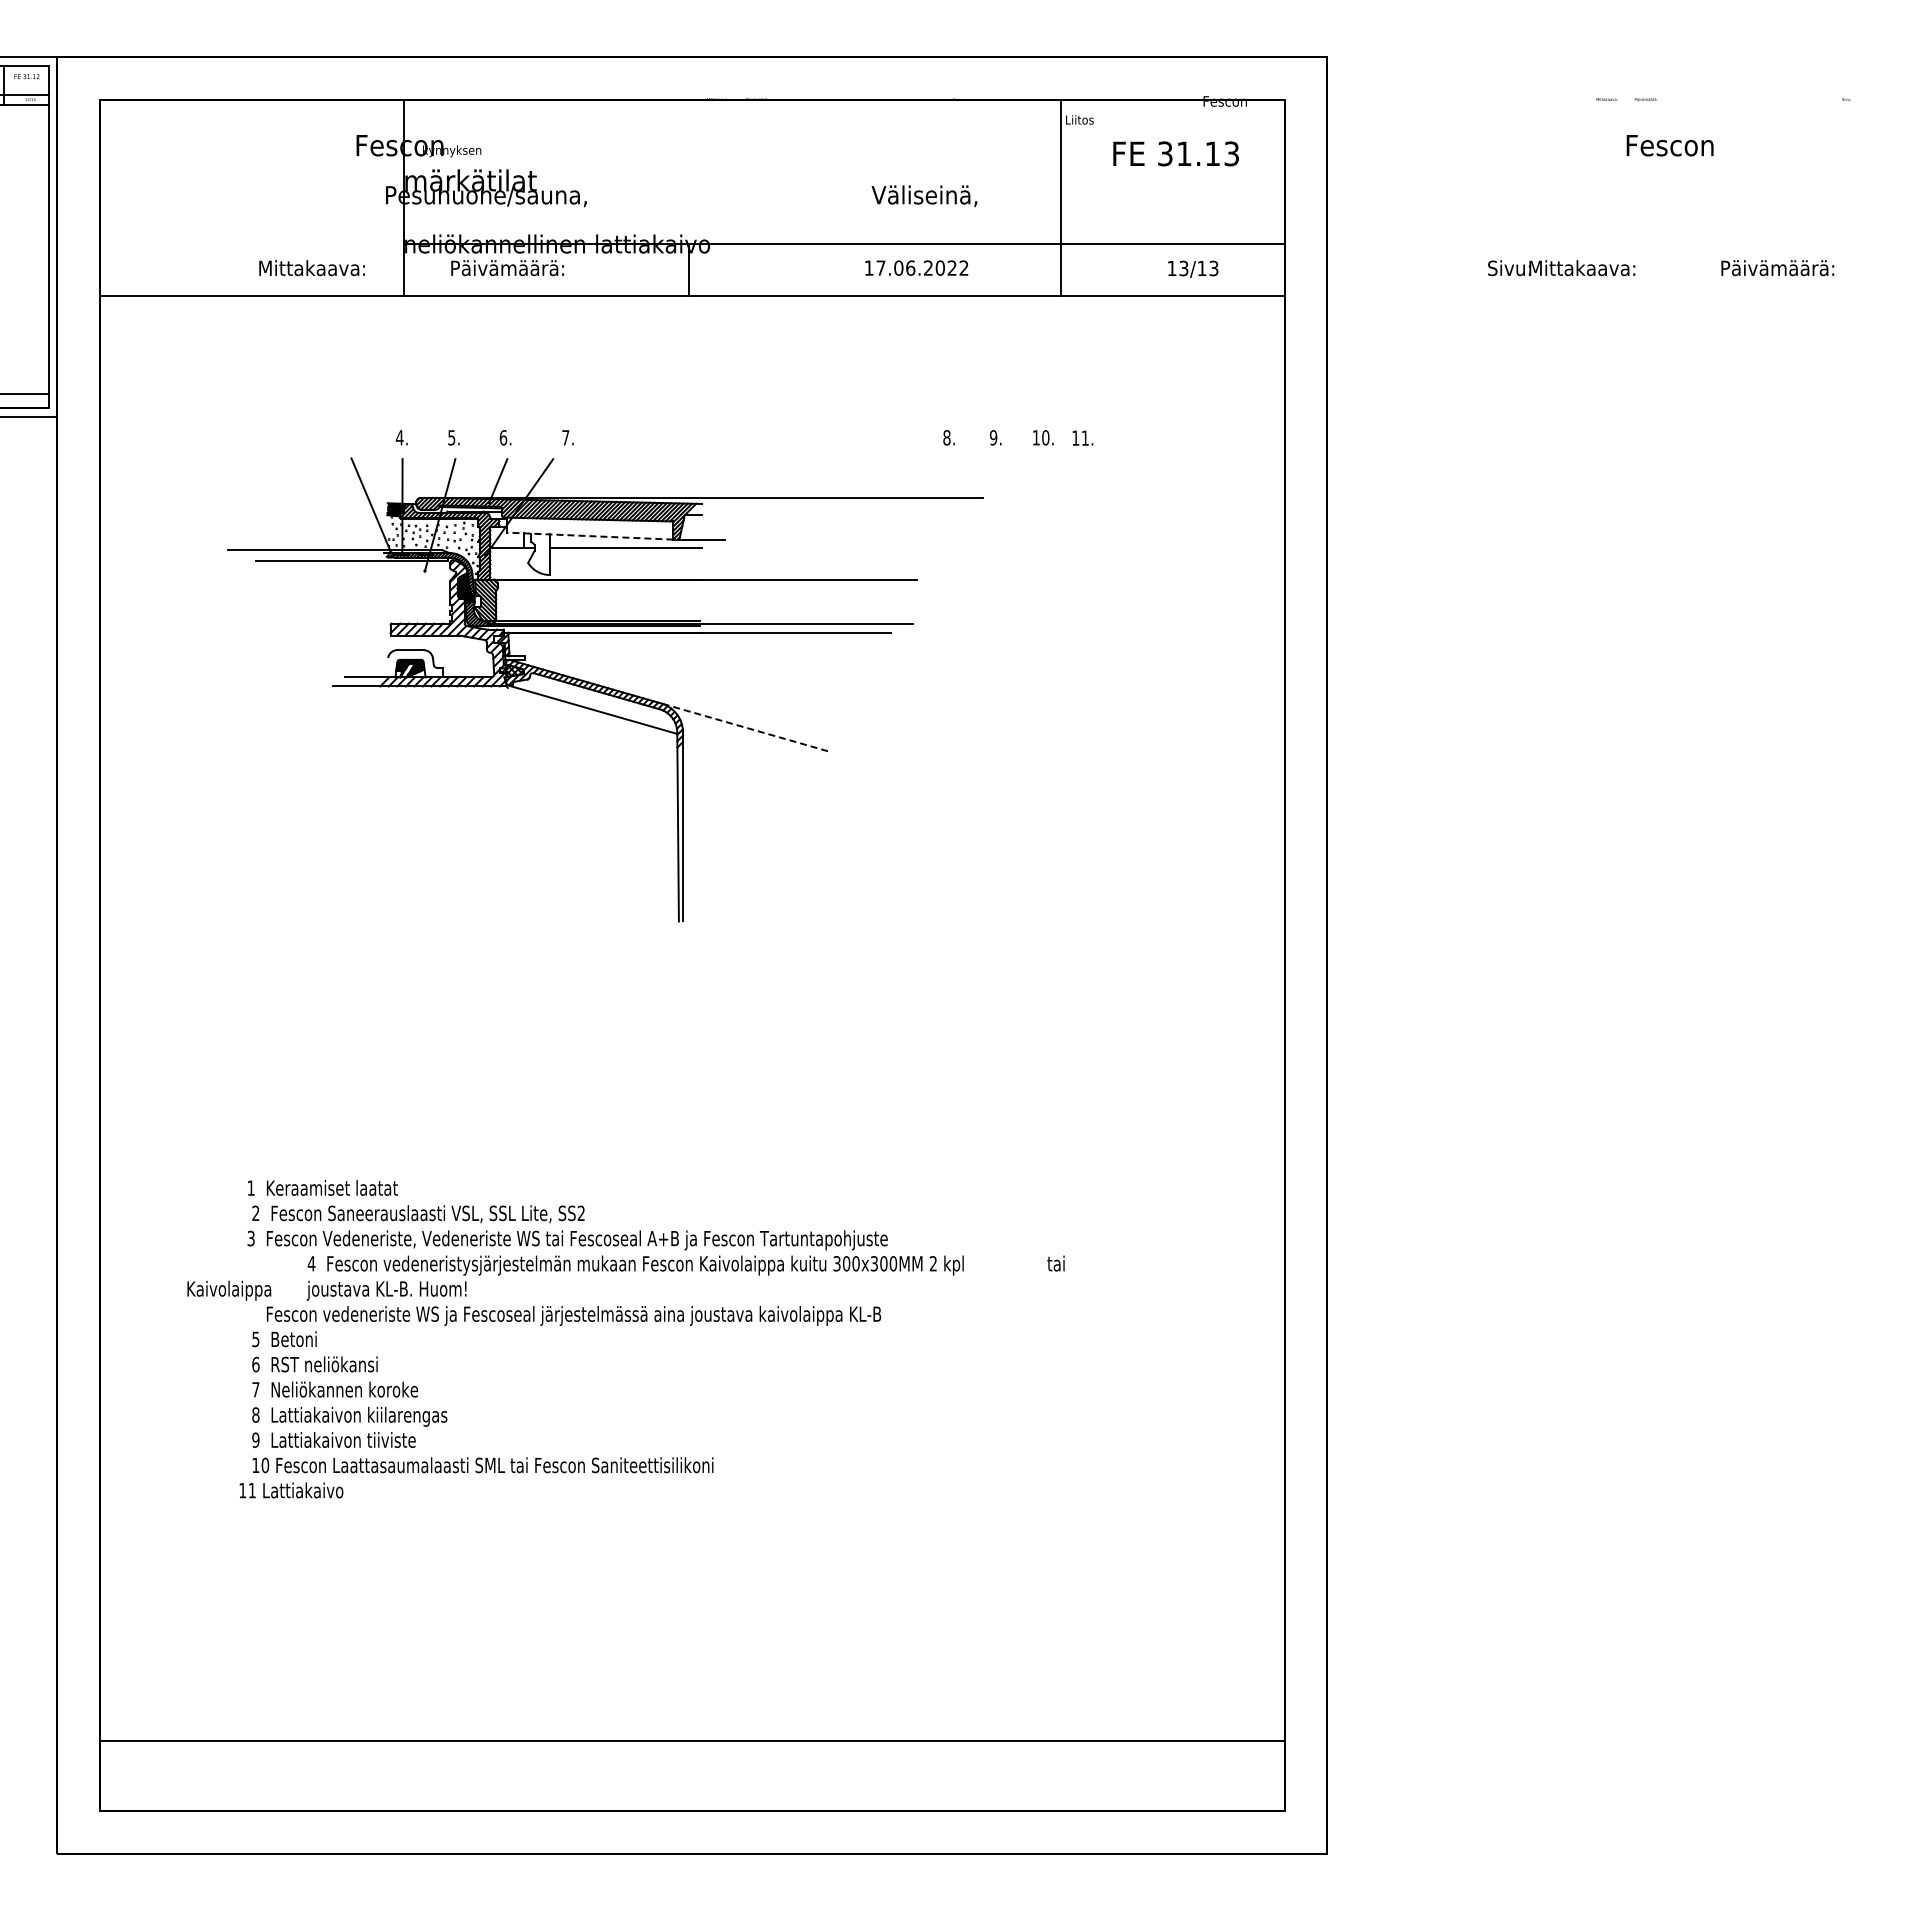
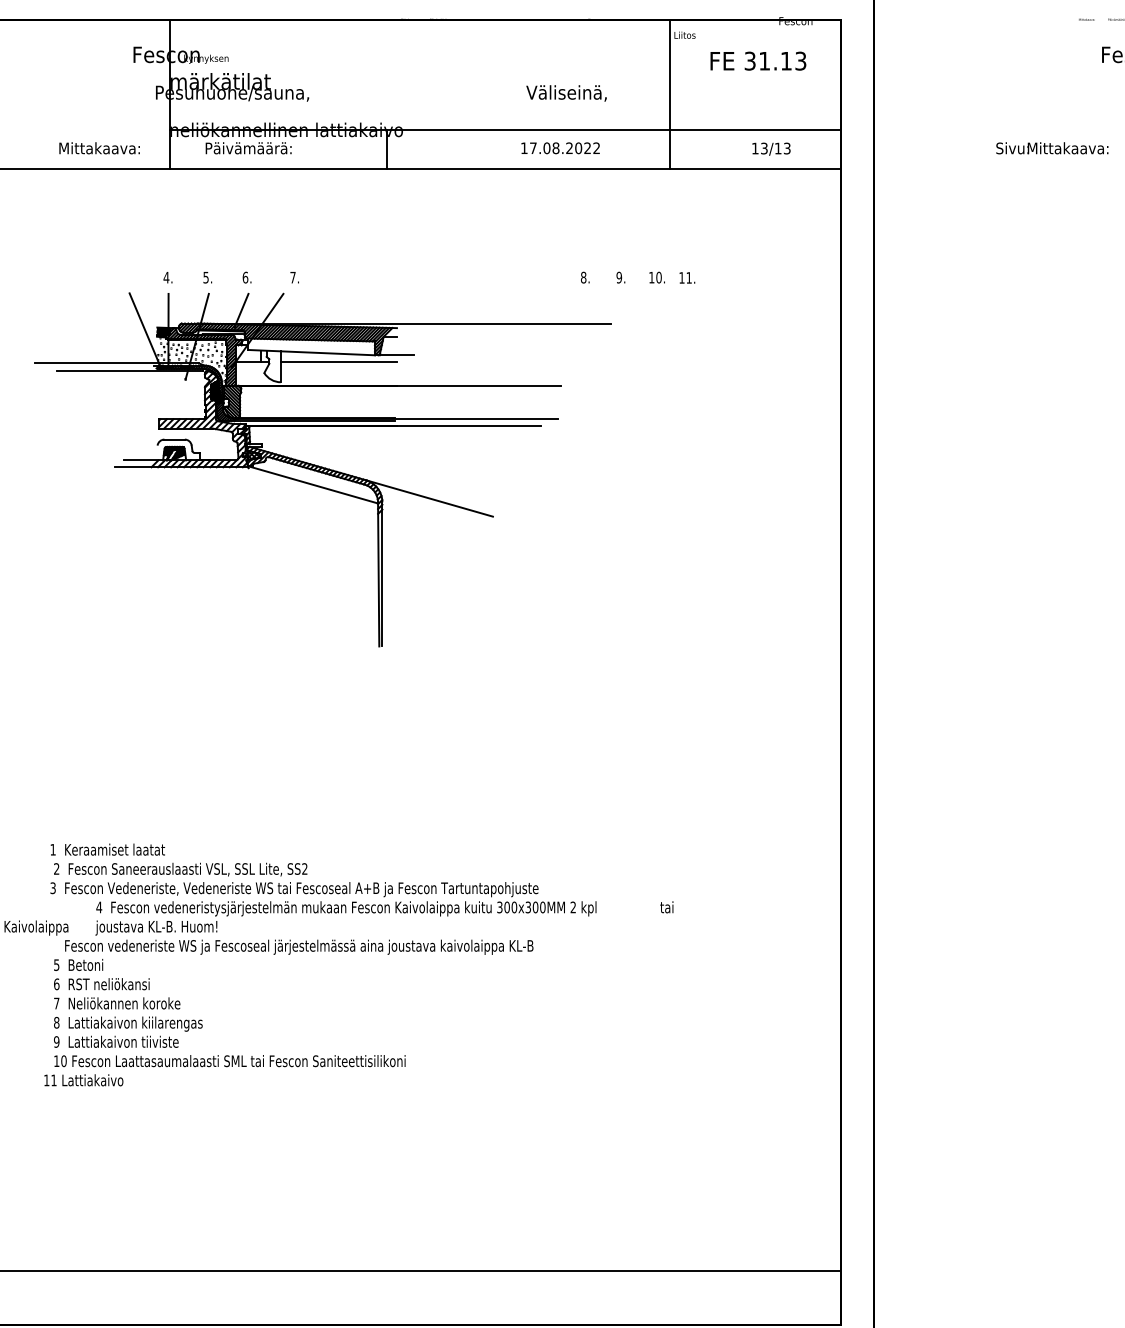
text: (910, 267) -> (555, 147), 17.06.2022 -> 17.08.2022
line: (589, 536) -> (311, 352), dashed -> solid
line: (744, 727) -> (429, 498), dashed -> solid

